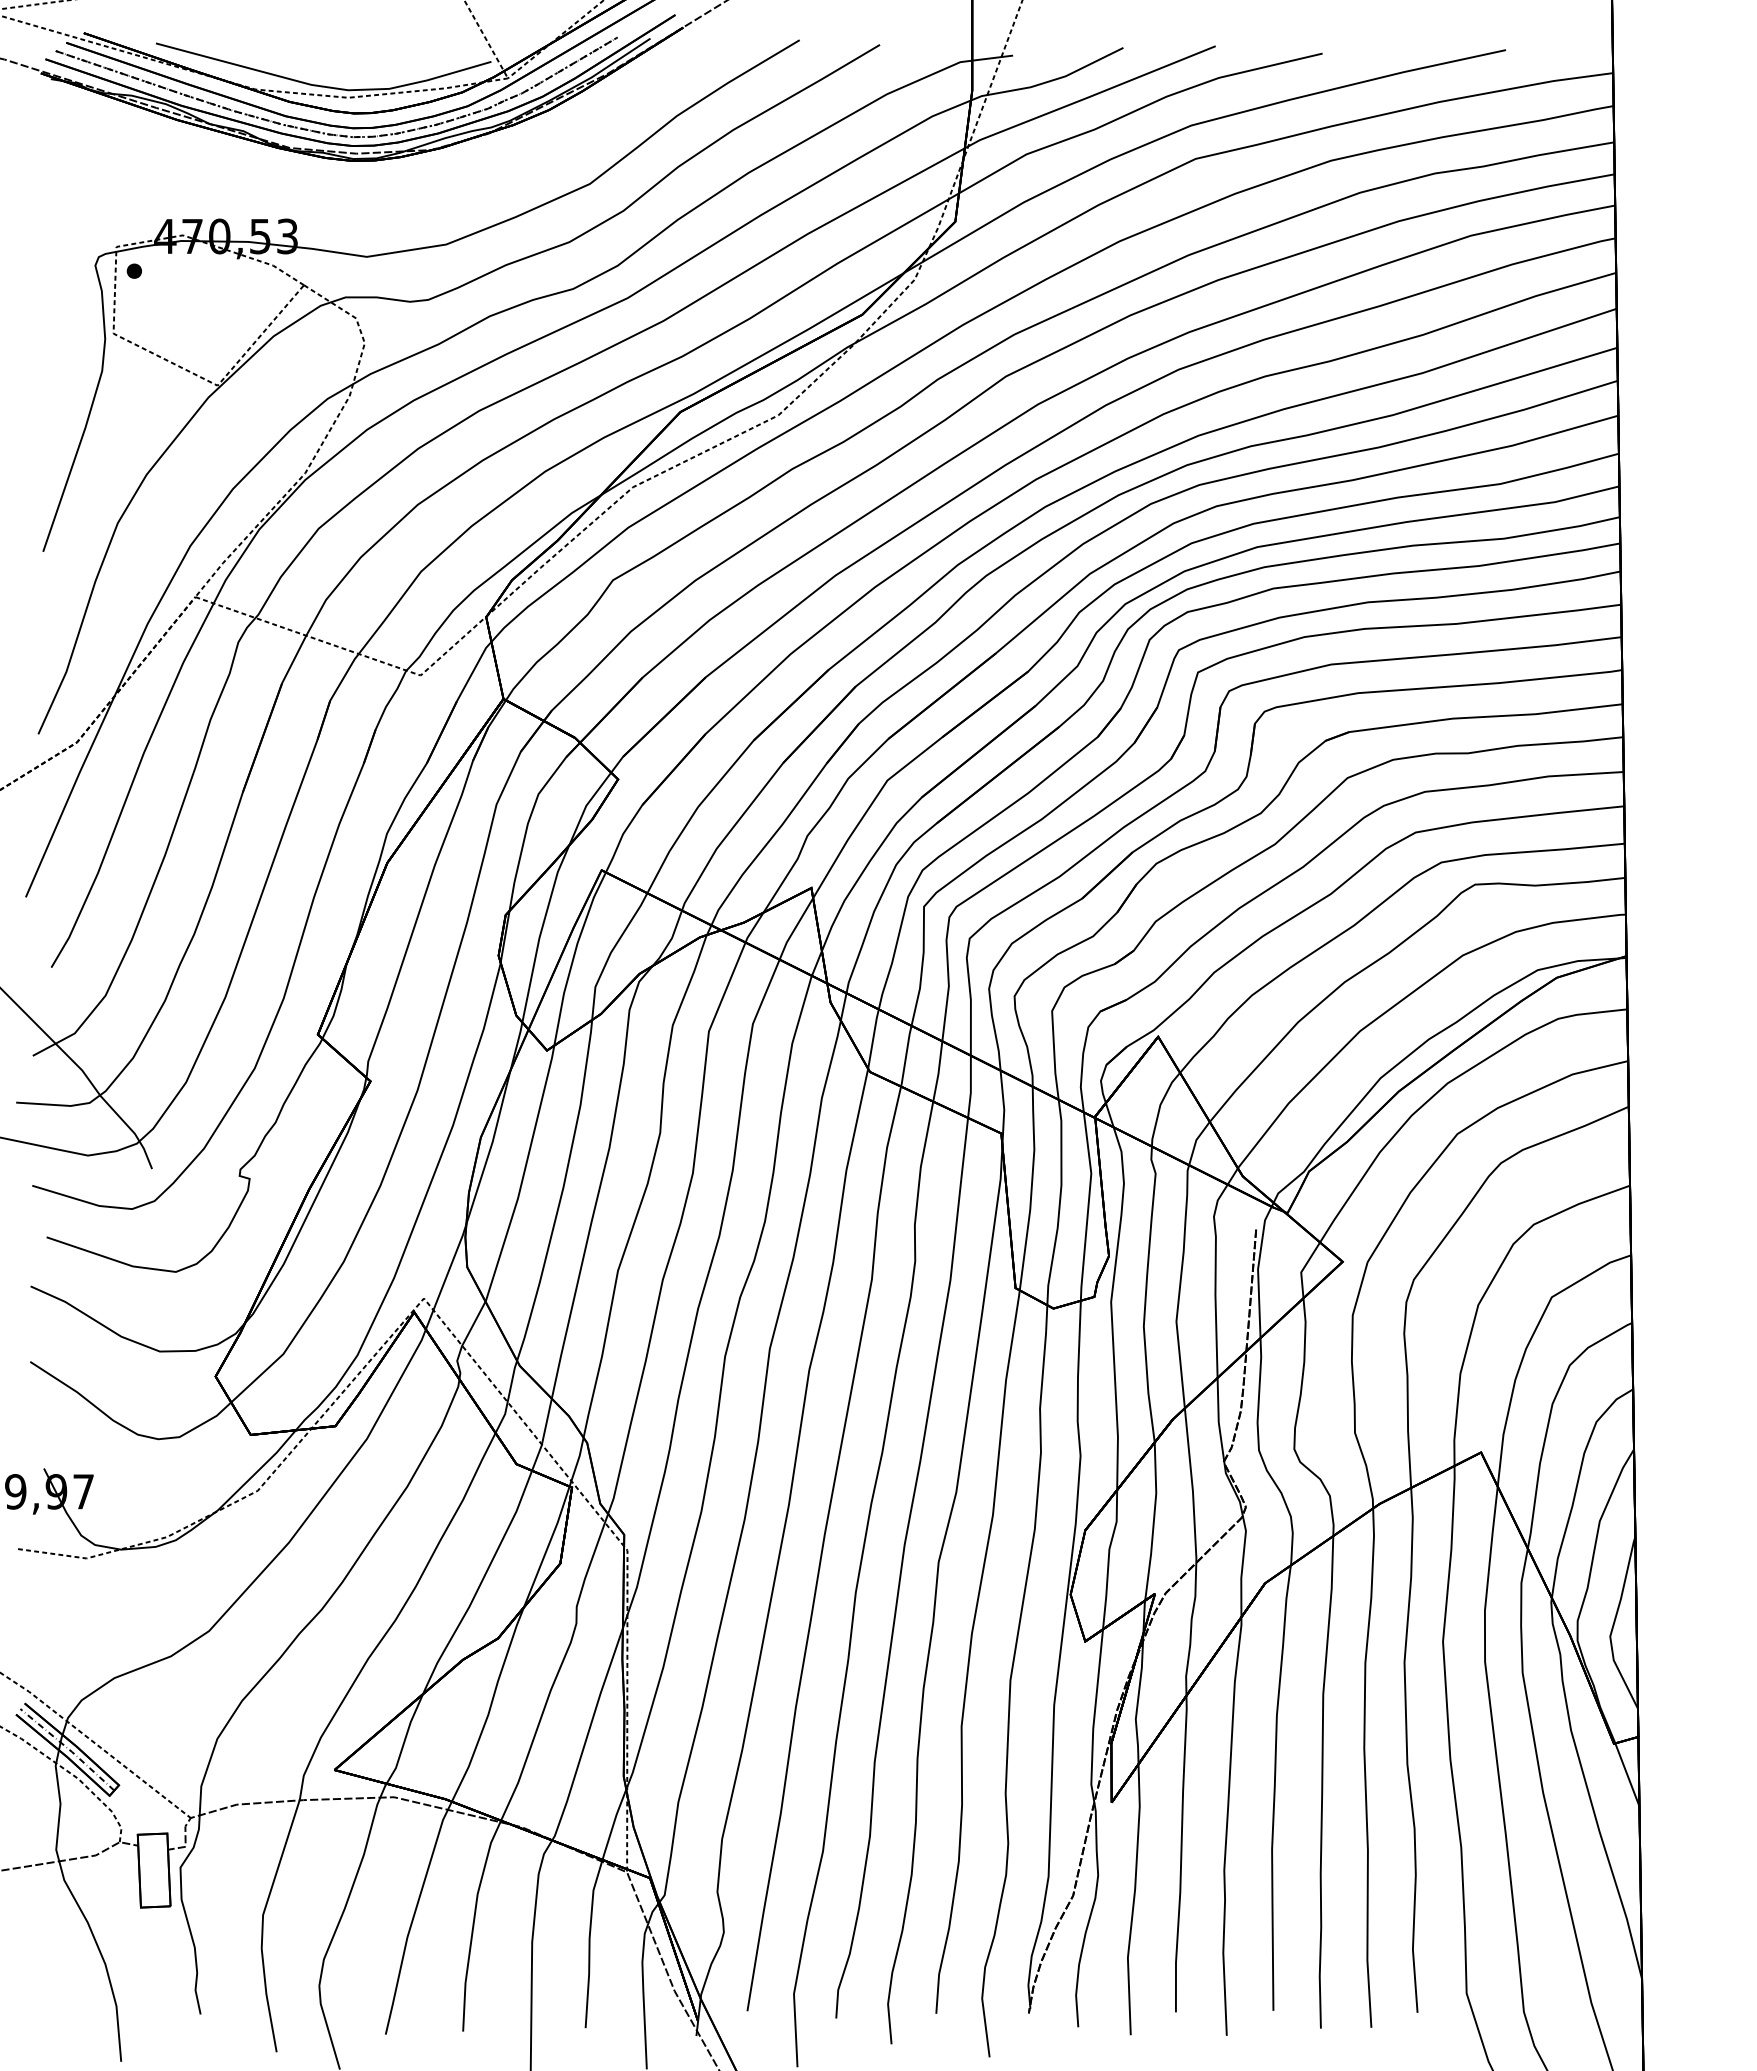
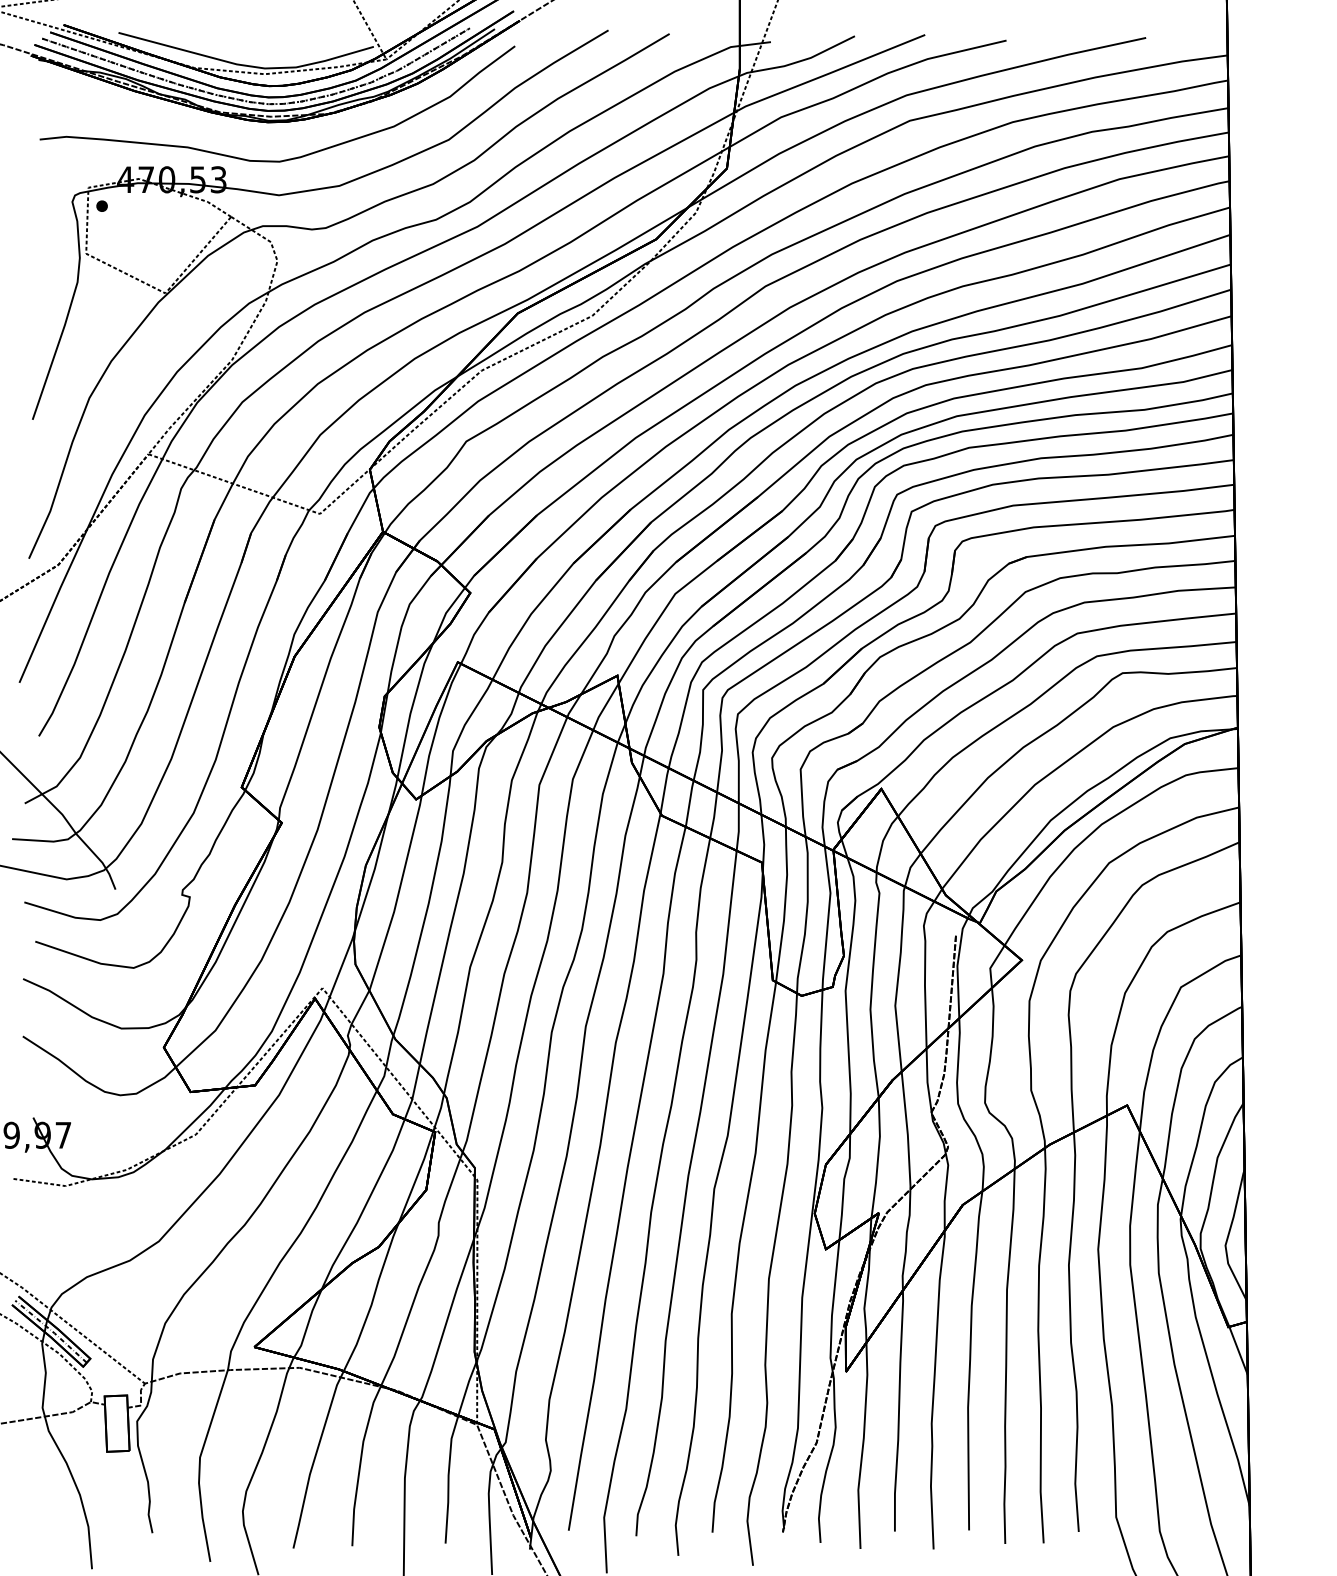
curve: (381, 208) -> (290, 158), added

